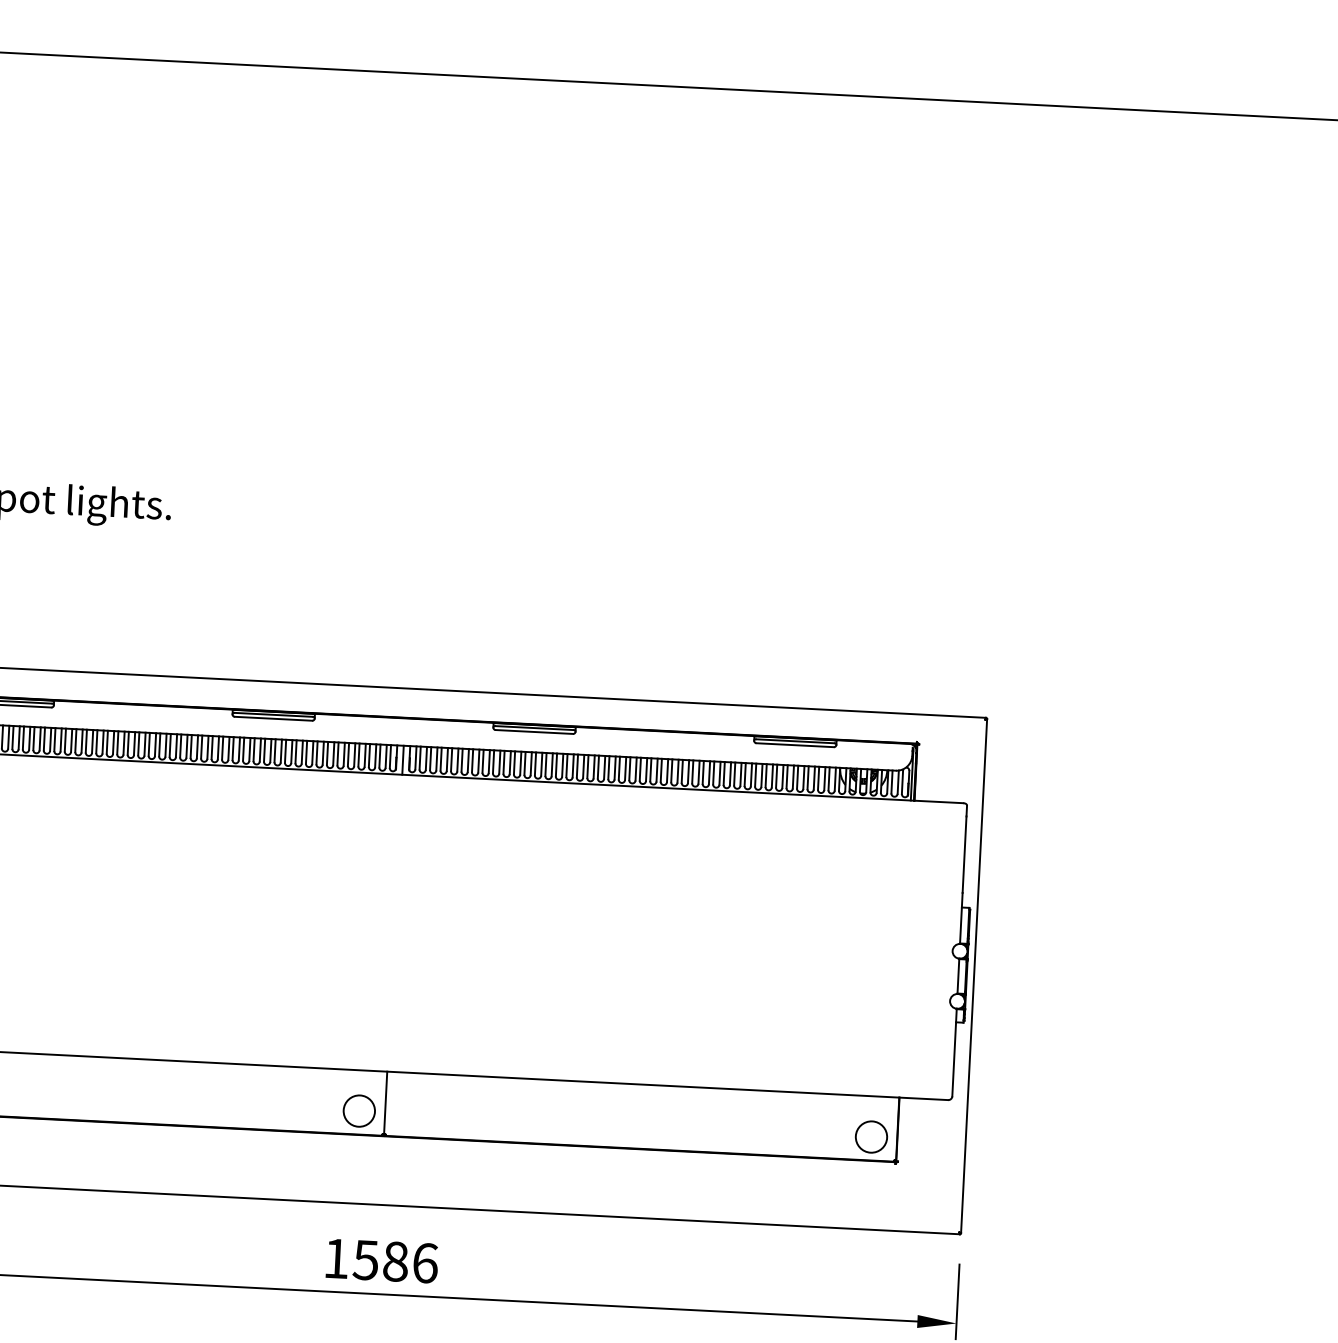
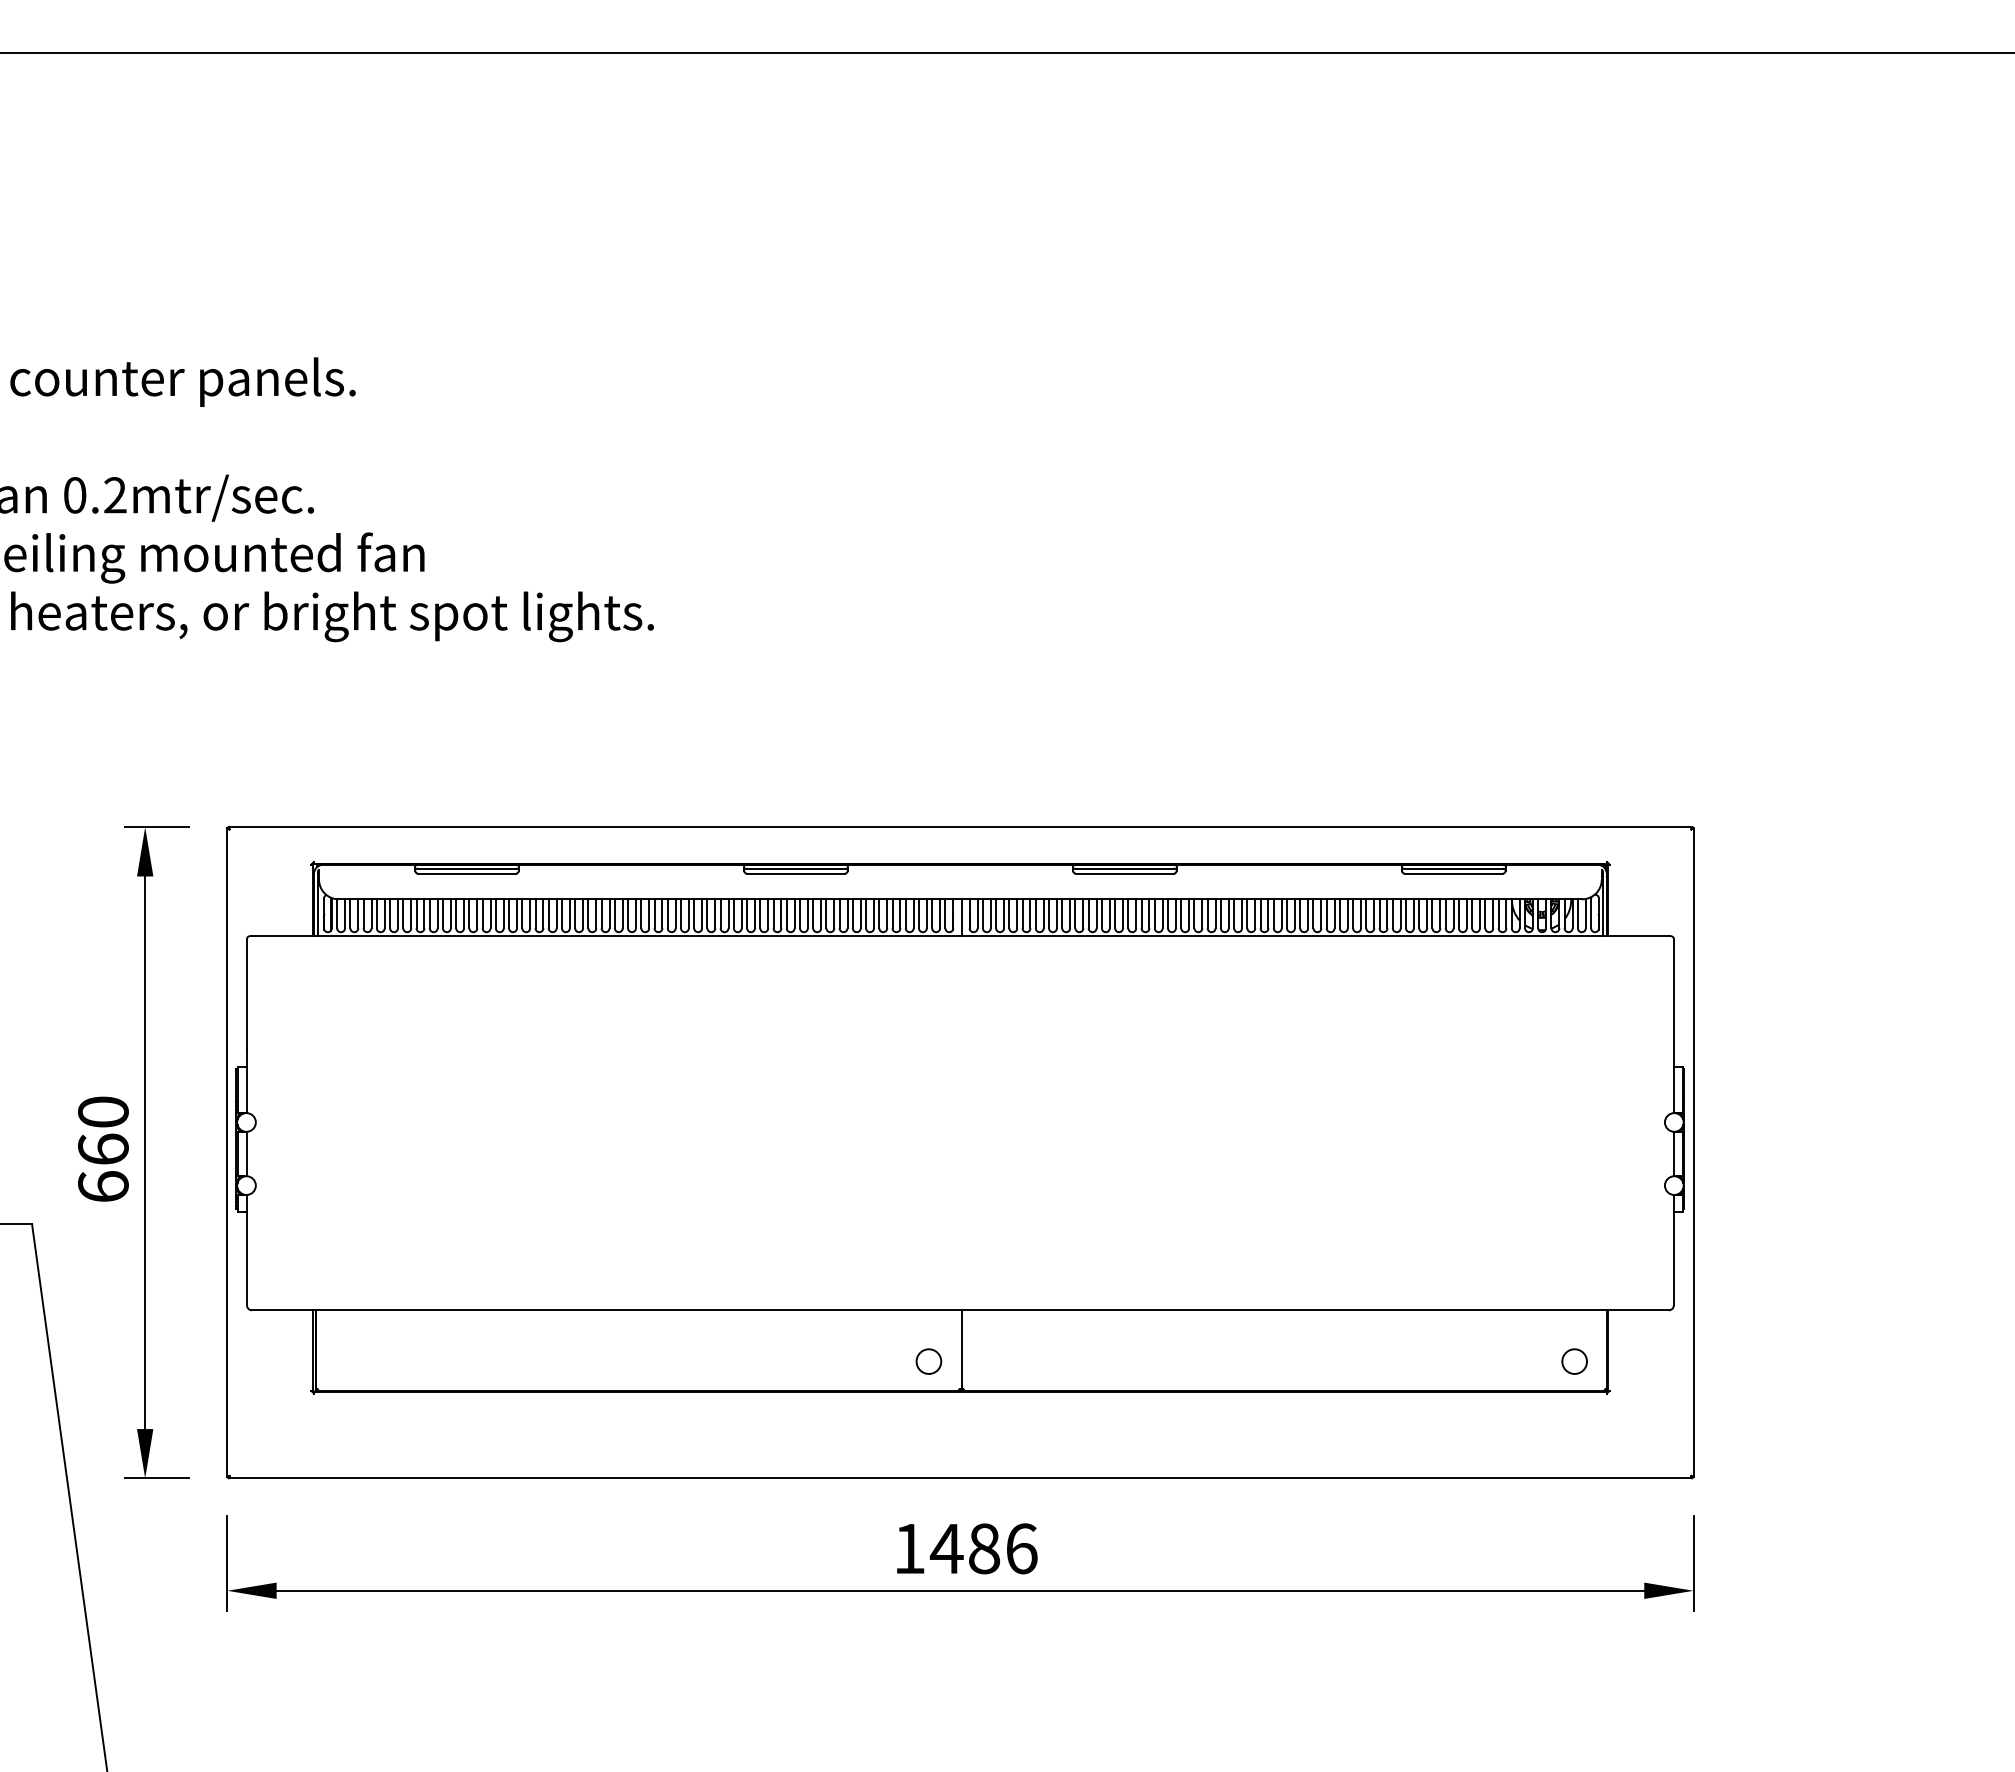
circle: (359, 1110) -> (928, 1361), size x0.62
circle: (871, 1136) -> (1574, 1361), size x0.62
text: (365, 1260) -> (946, 1549), 1586 -> 1486

